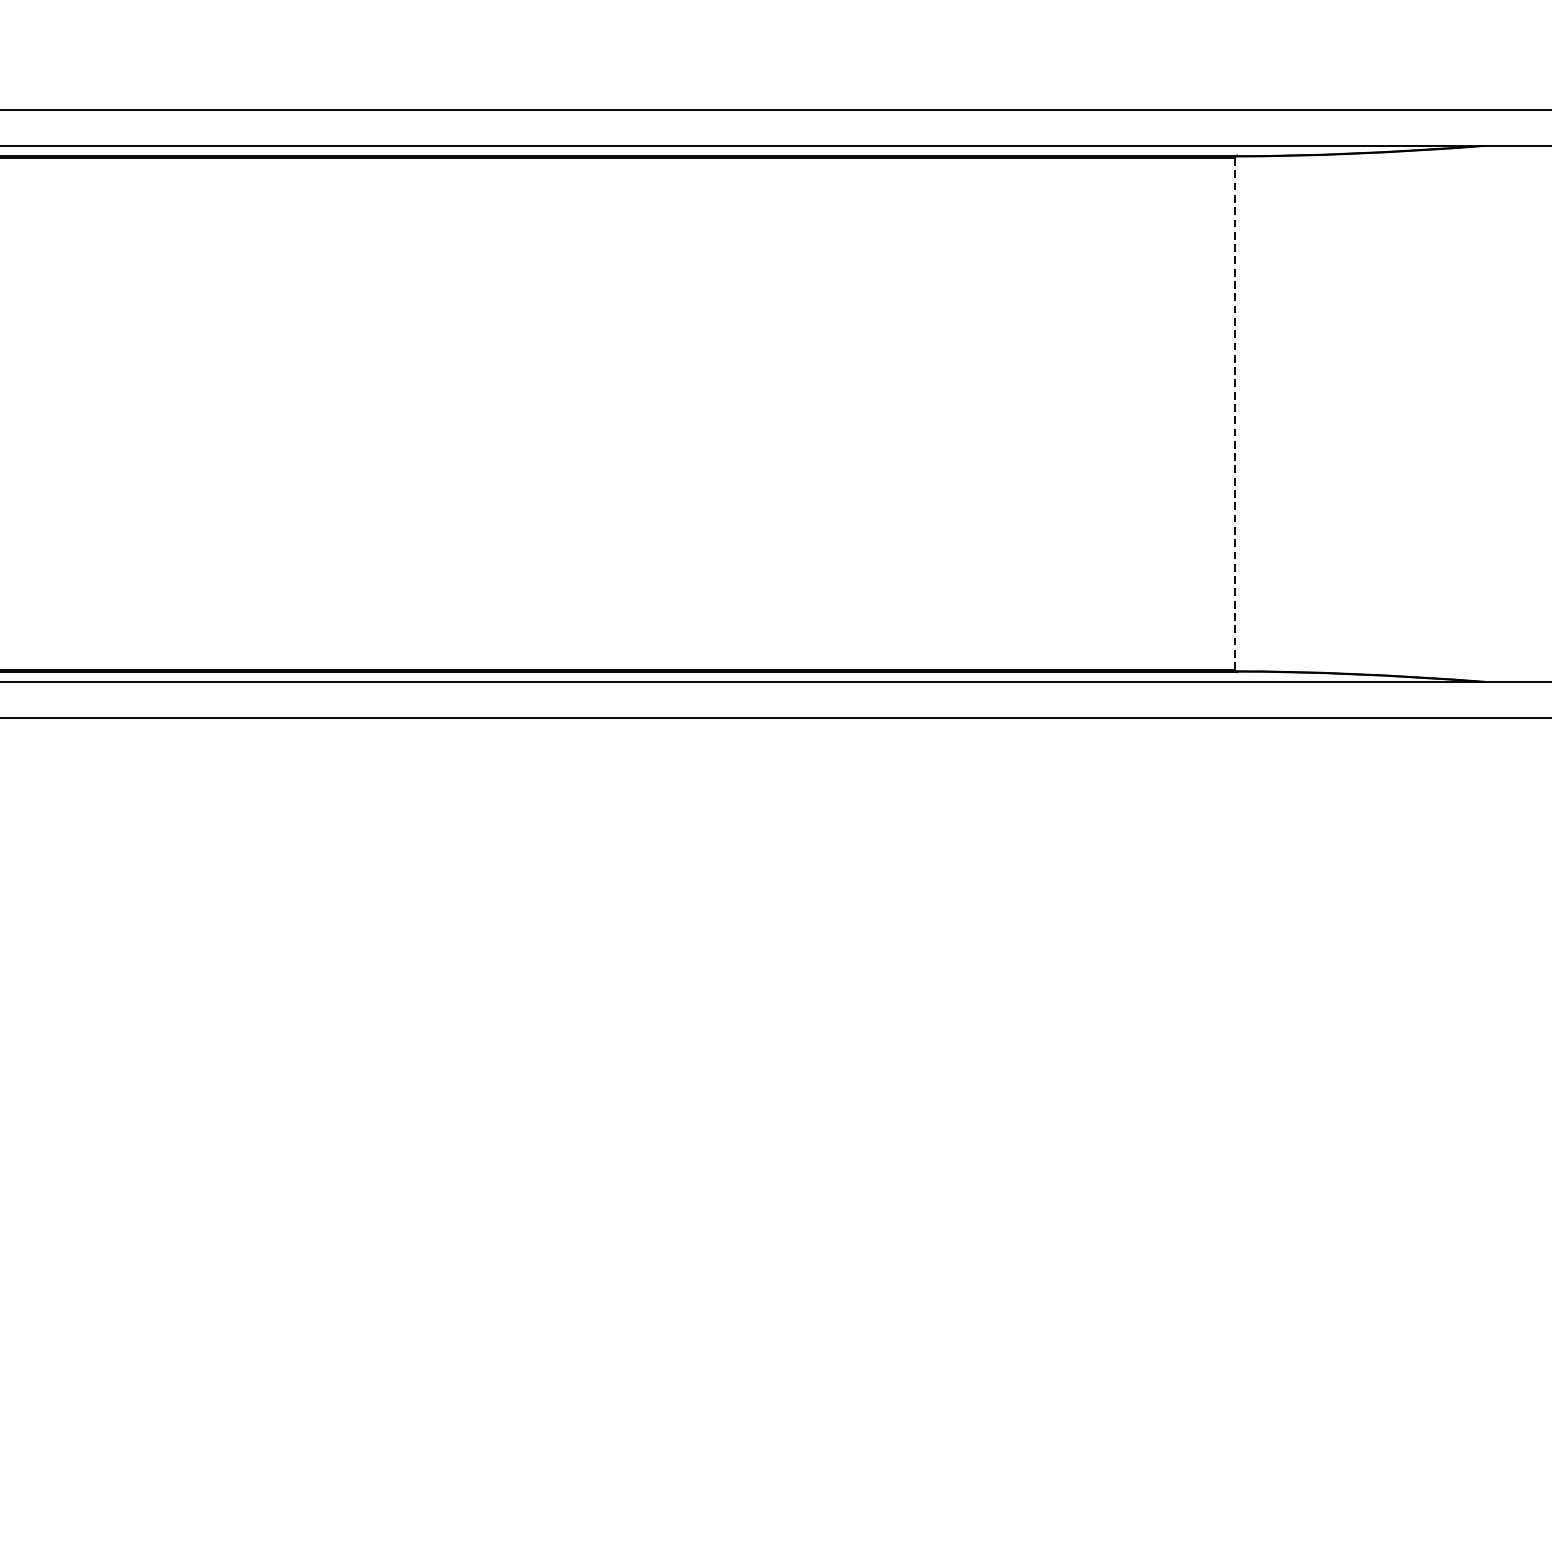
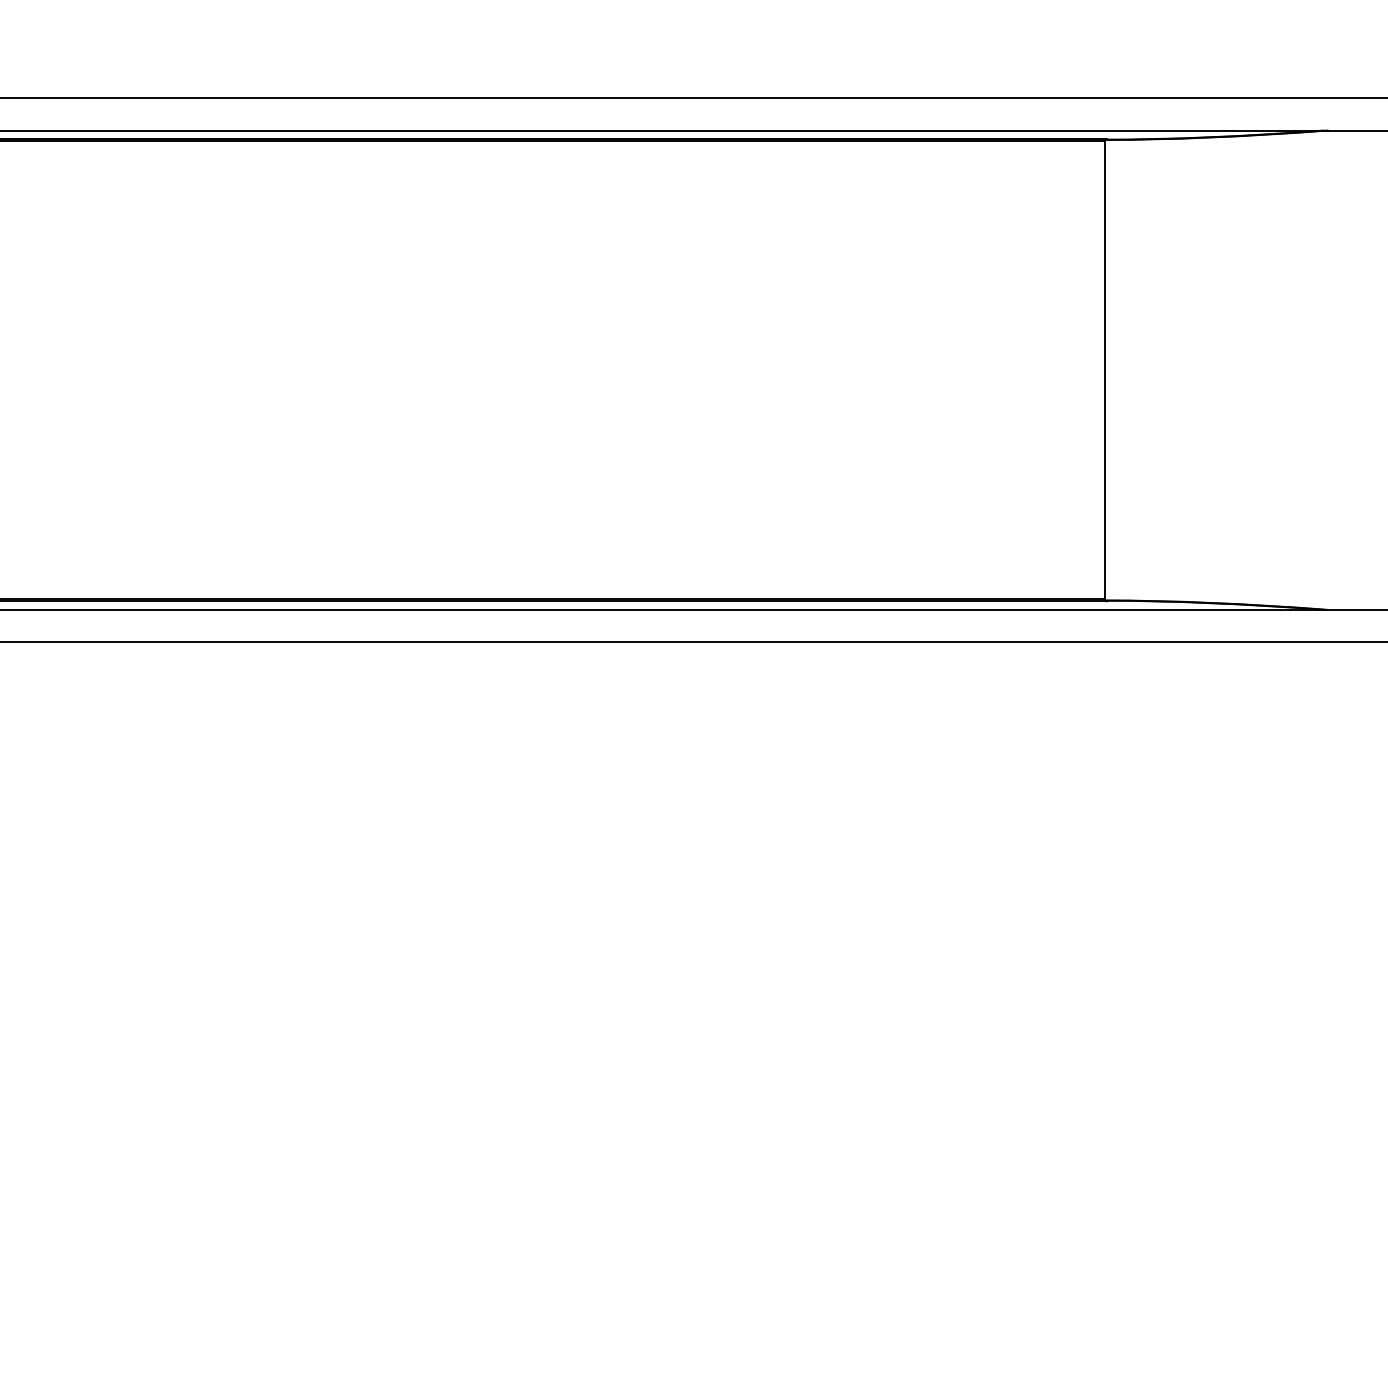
line: (1234, 413) -> (1104, 369), dashed -> solid

